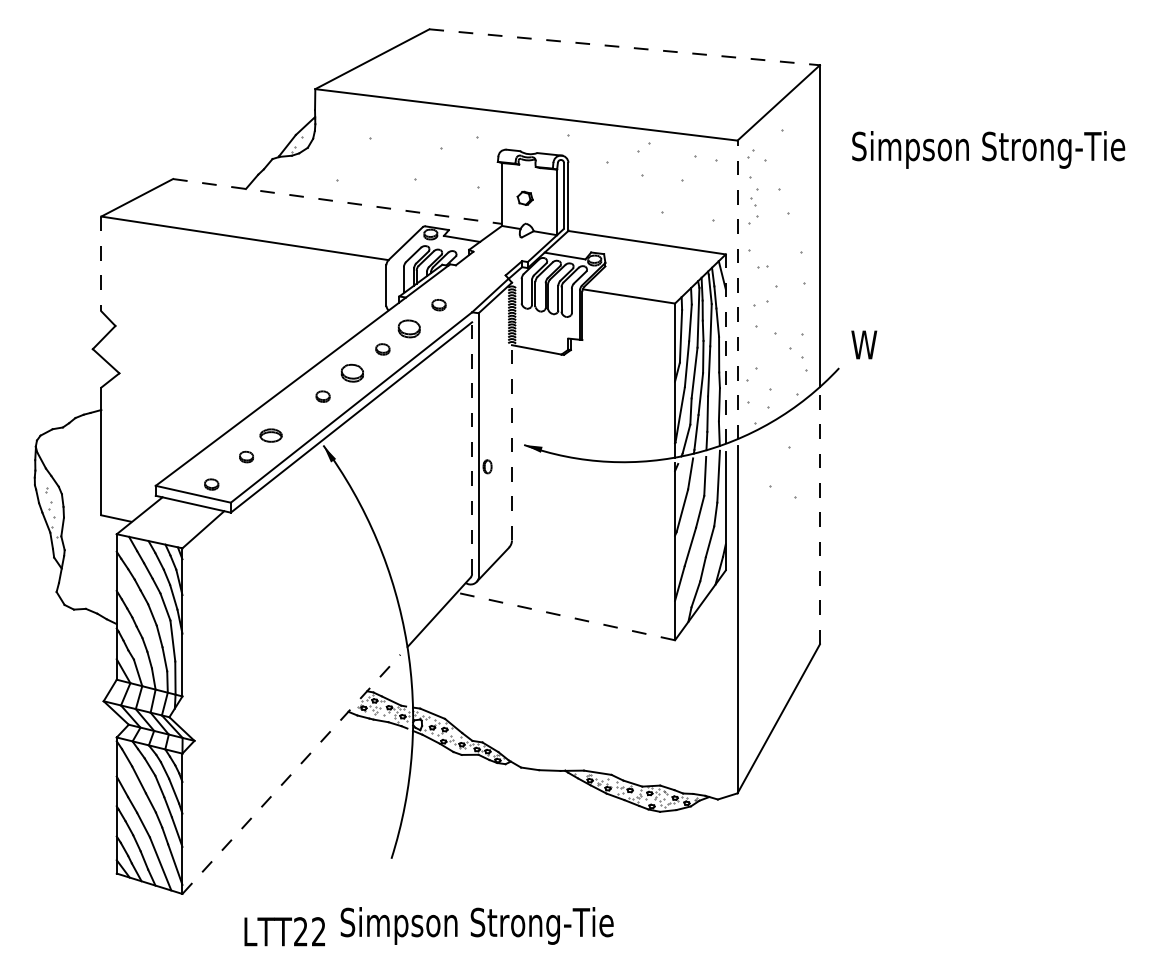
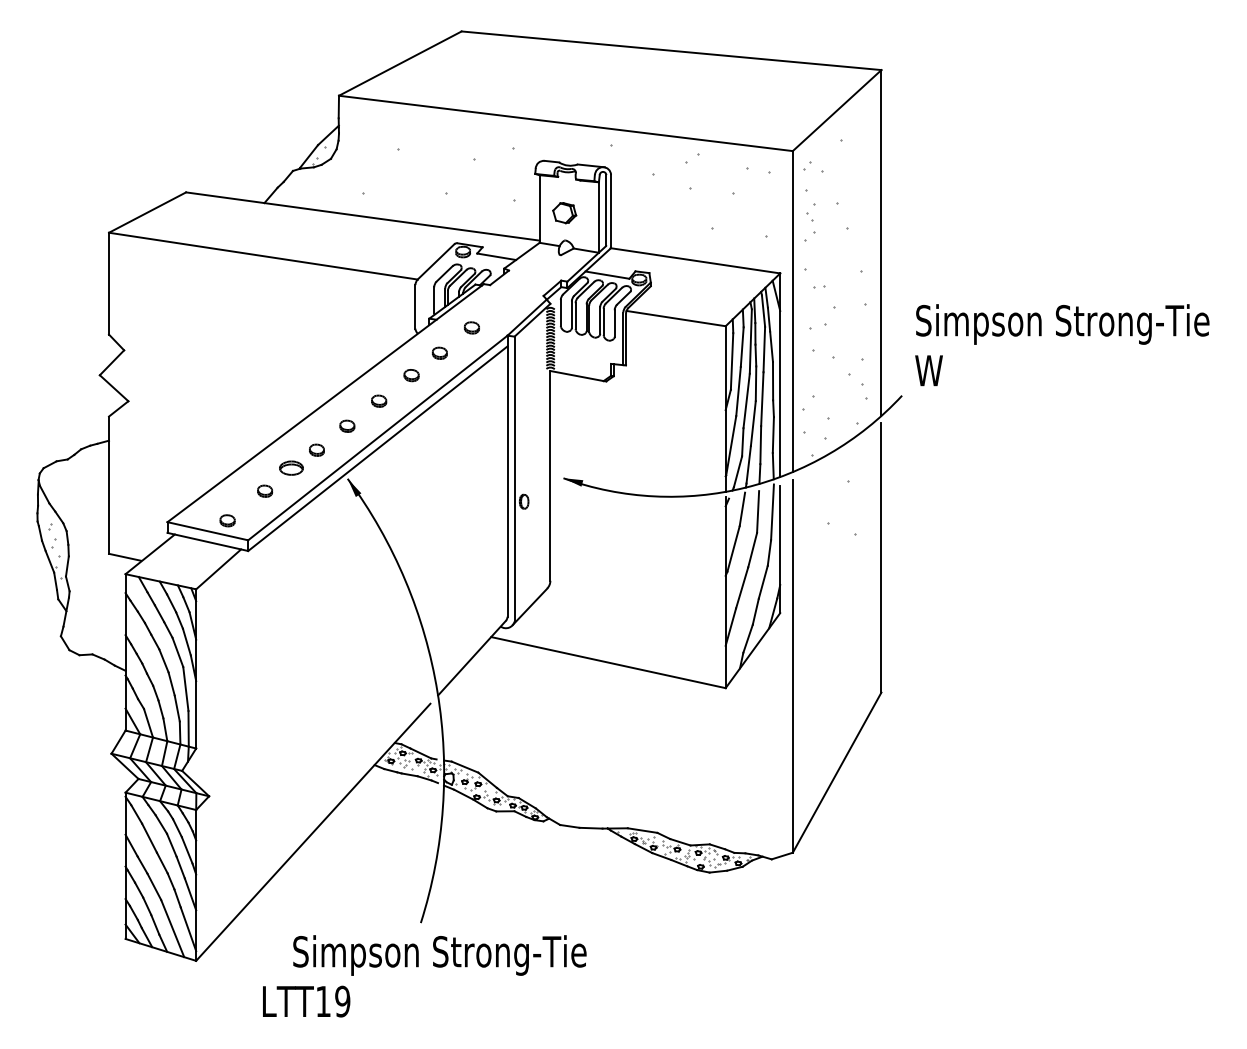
line: (625, 47) -> (672, 51), dashed -> solid
text: (988, 149) -> (1062, 324), moved
part: (524, 198) -> (563, 213), size x1.43
line: (337, 201) -> (362, 216), dashed -> solid
line: (101, 264) -> (109, 284), dashed -> solid
line: (737, 289) -> (792, 311), dashed -> solid
part: (408, 328) -> (439, 353), size x0.62
line: (725, 349) -> (779, 375), dashed -> solid
part: (352, 373) -> (378, 401), size x0.62
part: (294, 418) -> (316, 449), added
line: (511, 442) -> (549, 475), dashed -> solid
line: (472, 443) -> (507, 476), dashed -> solid
line: (819, 518) -> (880, 557), dashed -> solid
line: (566, 616) -> (608, 662), dashed -> solid
line: (291, 774) -> (313, 832), dashed -> solid
text: (476, 925) -> (439, 954), moved
text: (309, 931) -> (332, 1001), LTT22 -> LTT19

